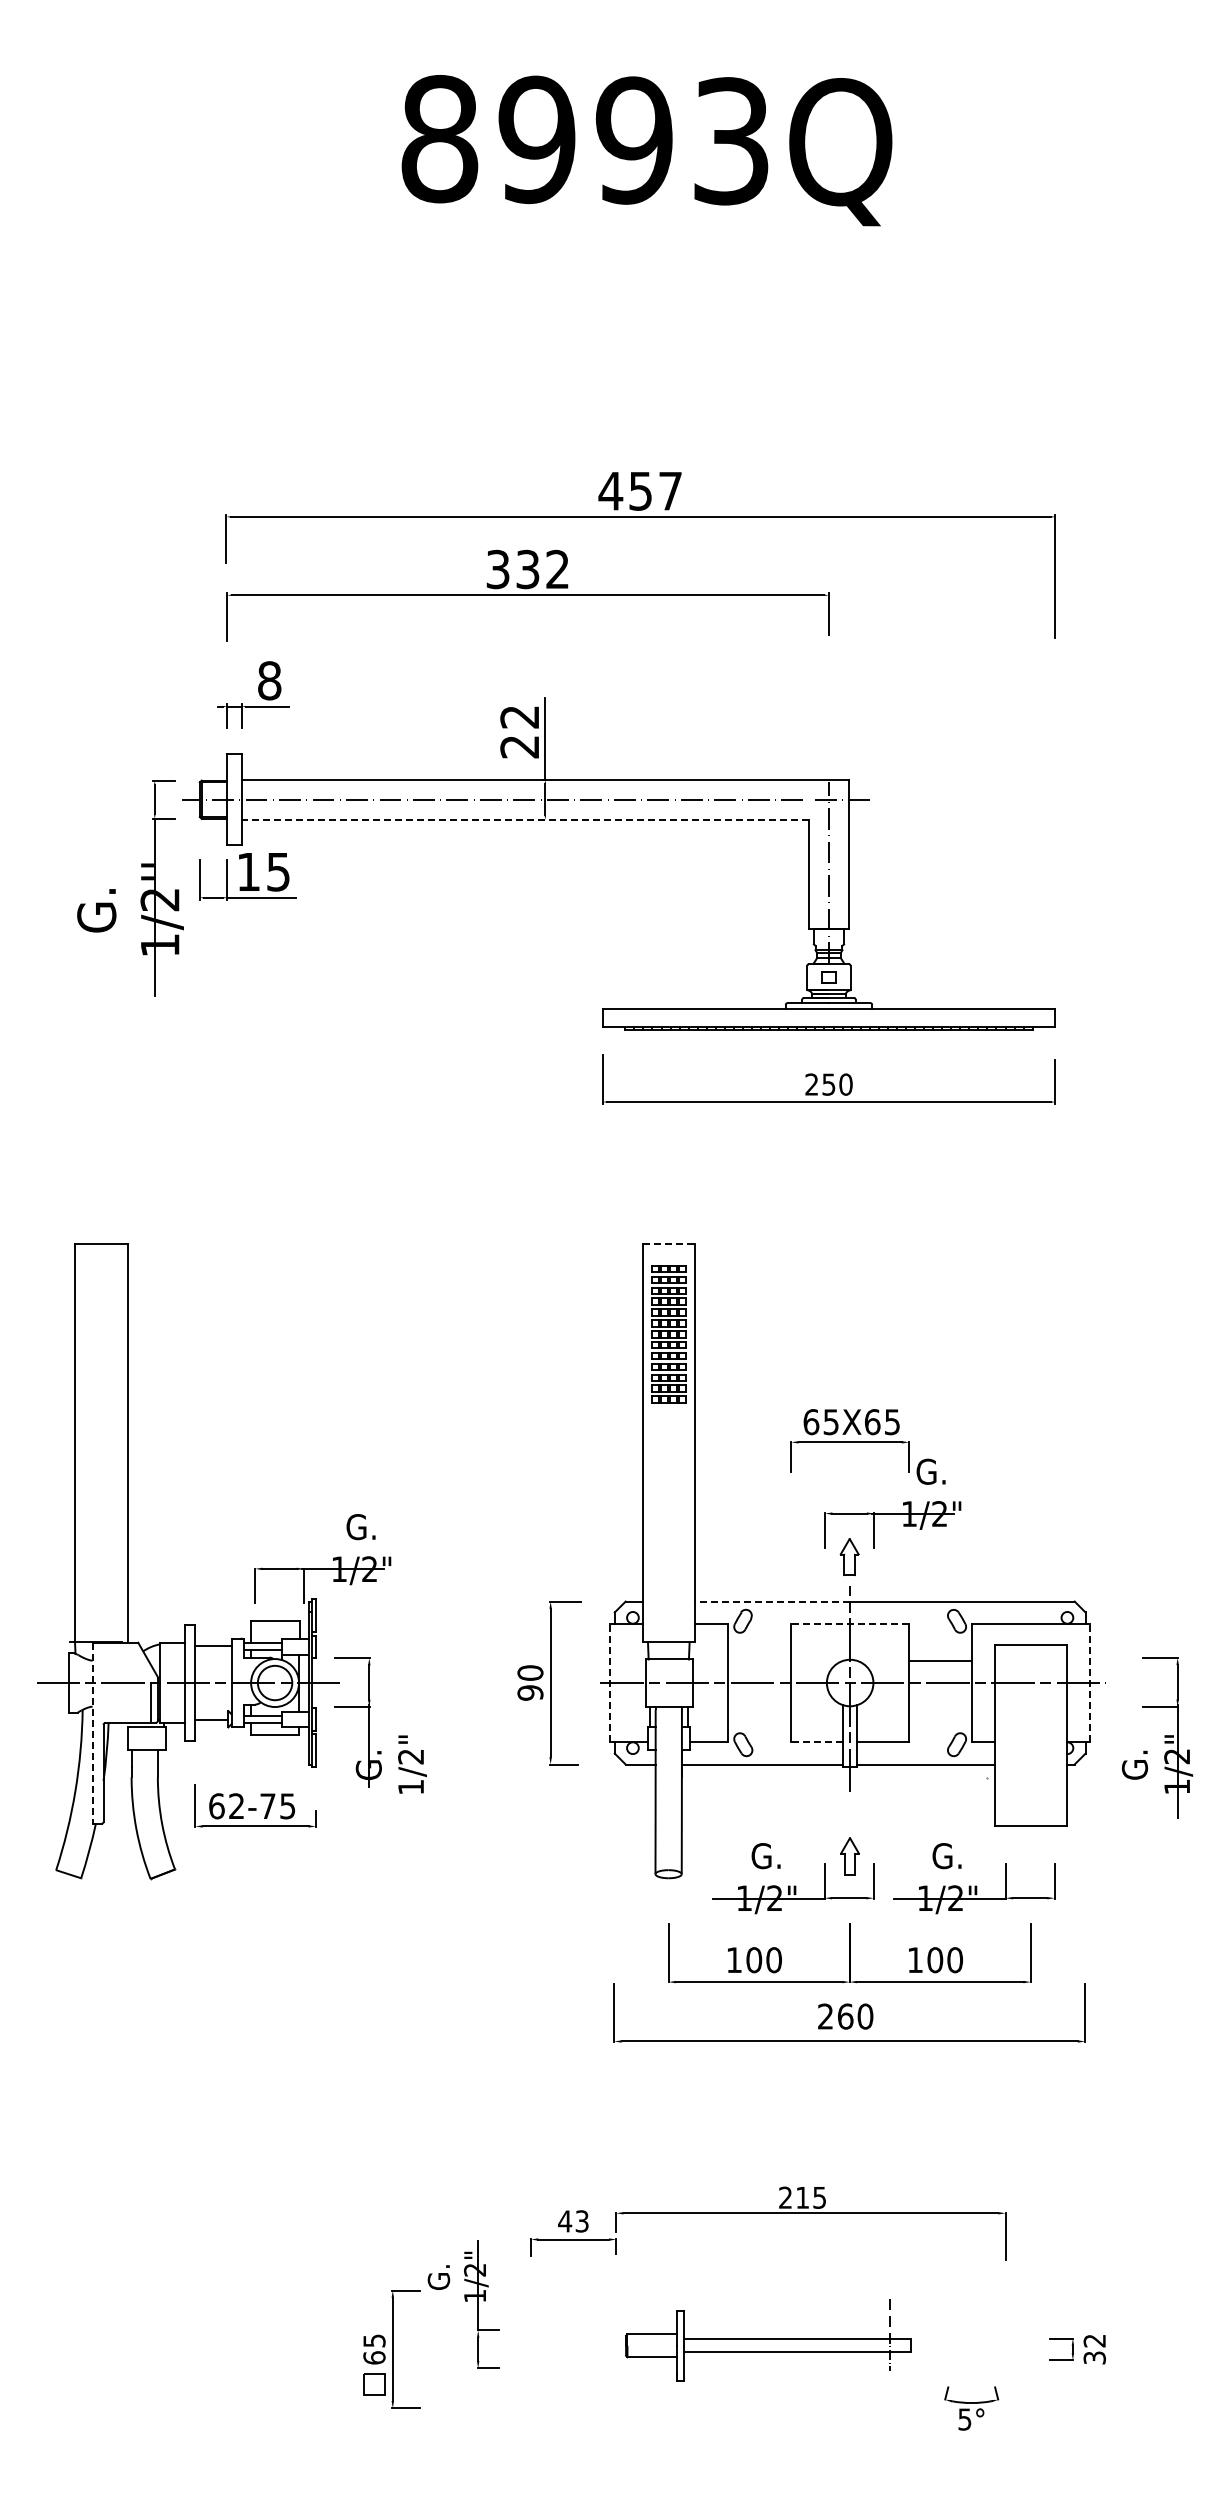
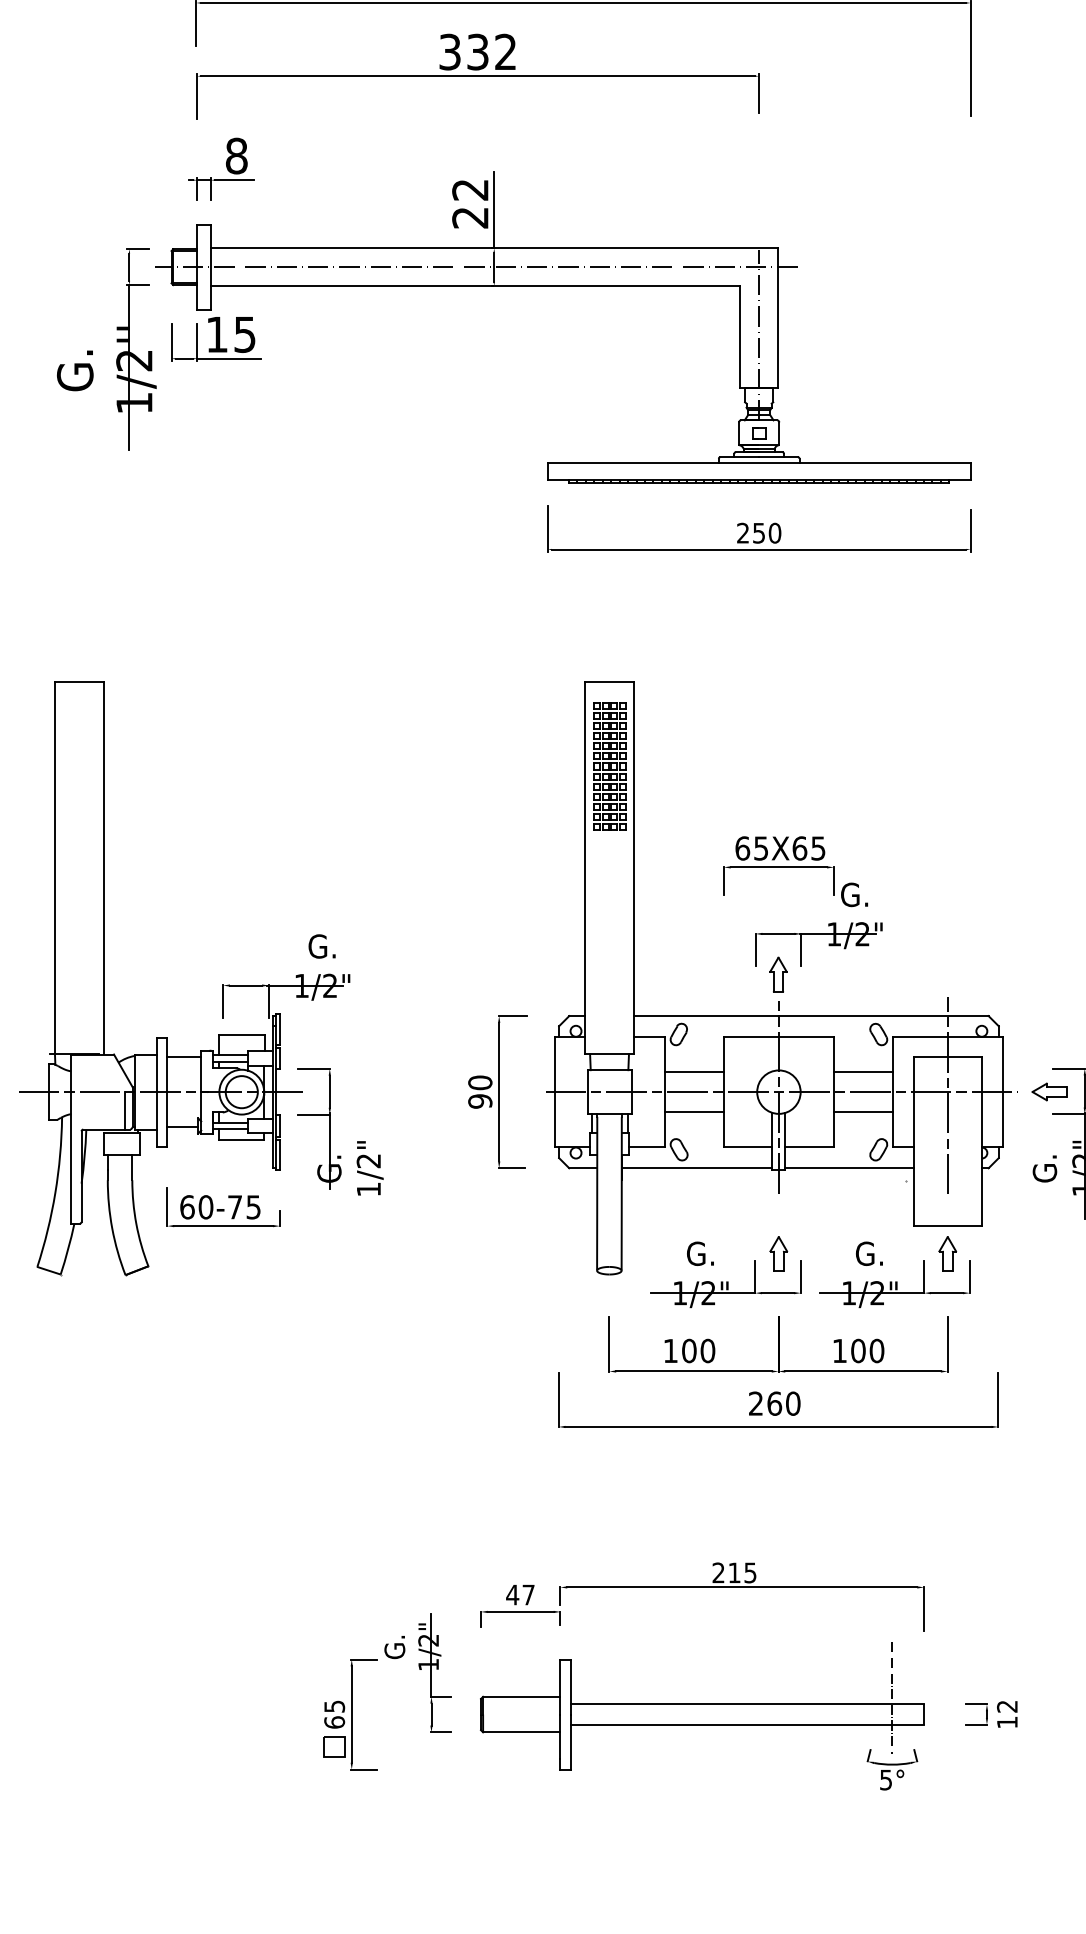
line: (524, 819) -> (474, 285), dashed -> solid
line: (669, 1244) -> (610, 682), dashed -> solid
line: (772, 1601) -> (706, 1016), dashed -> solid
line: (850, 1624) -> (779, 1037), dashed -> solid
line: (759, 1661) -> (694, 1072), added
part: (1139, 1682) -> (1049, 1091), added
line: (610, 1683) -> (555, 1092), dashed -> solid
line: (1090, 1683) -> (1003, 1092), dashed -> solid
line: (1031, 1686) -> (948, 1095), added
line: (759, 1704) -> (694, 1112), added
line: (940, 1704) -> (863, 1112), added
line: (92, 1733) -> (71, 1139), dashed -> solid
line: (817, 1741) -> (748, 1146), dashed -> solid
text: (236, 1806) -> (205, 1207), 62-75 -> 60-75
part: (1030, 1856) -> (947, 1254), added
text: (581, 2221) -> (527, 1595), 43 -> 47
part: (768, 2340) -> (702, 1706), size x1.67
text: (1094, 2357) -> (1007, 1722), 32 -> 12

